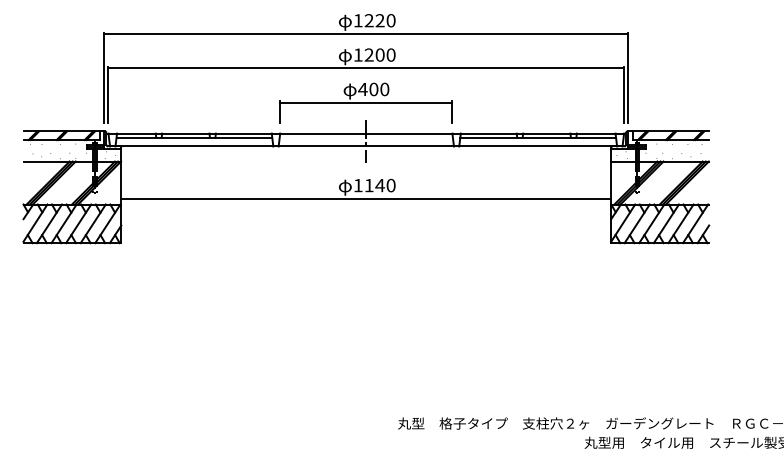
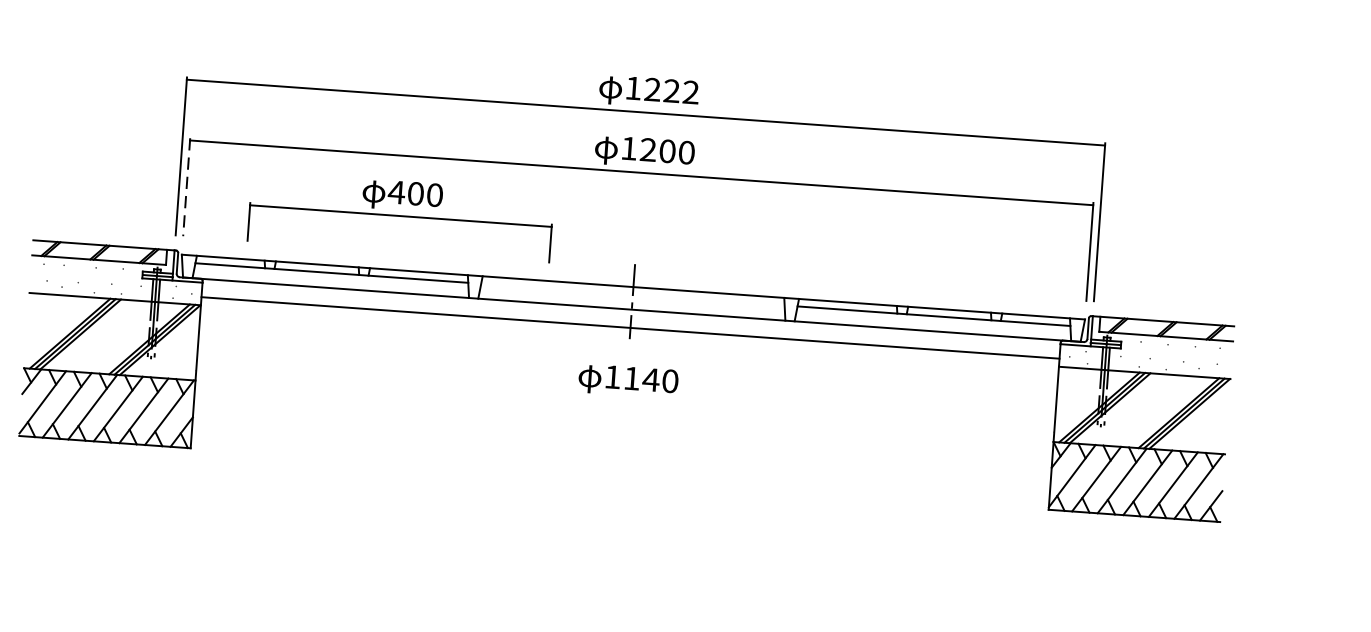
text: (390, 20) -> (690, 92), 1220 -> 1222
line: (108, 95) -> (186, 187), solid -> dashed
part: (365, 102) -> (399, 215), moved
line: (366, 198) -> (630, 327), moved

